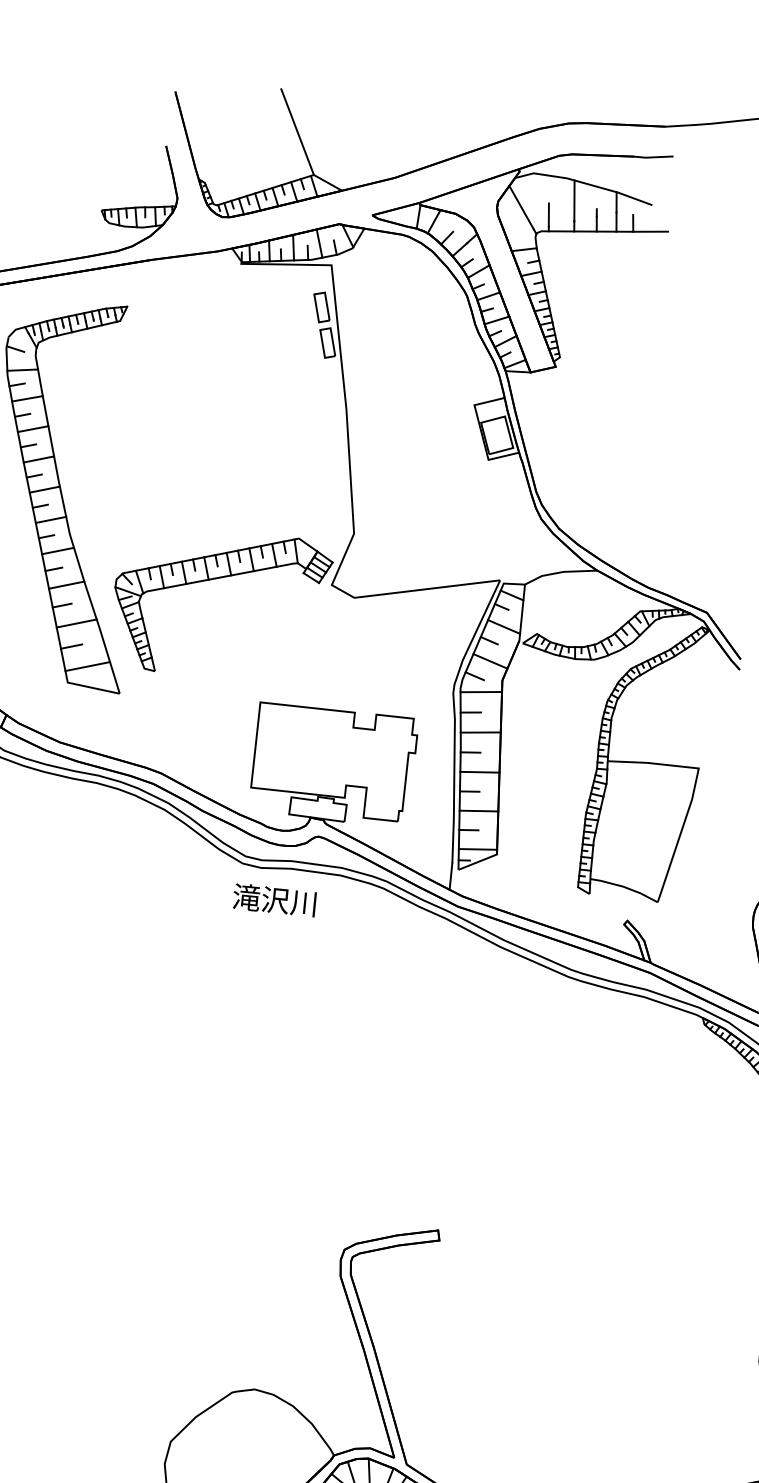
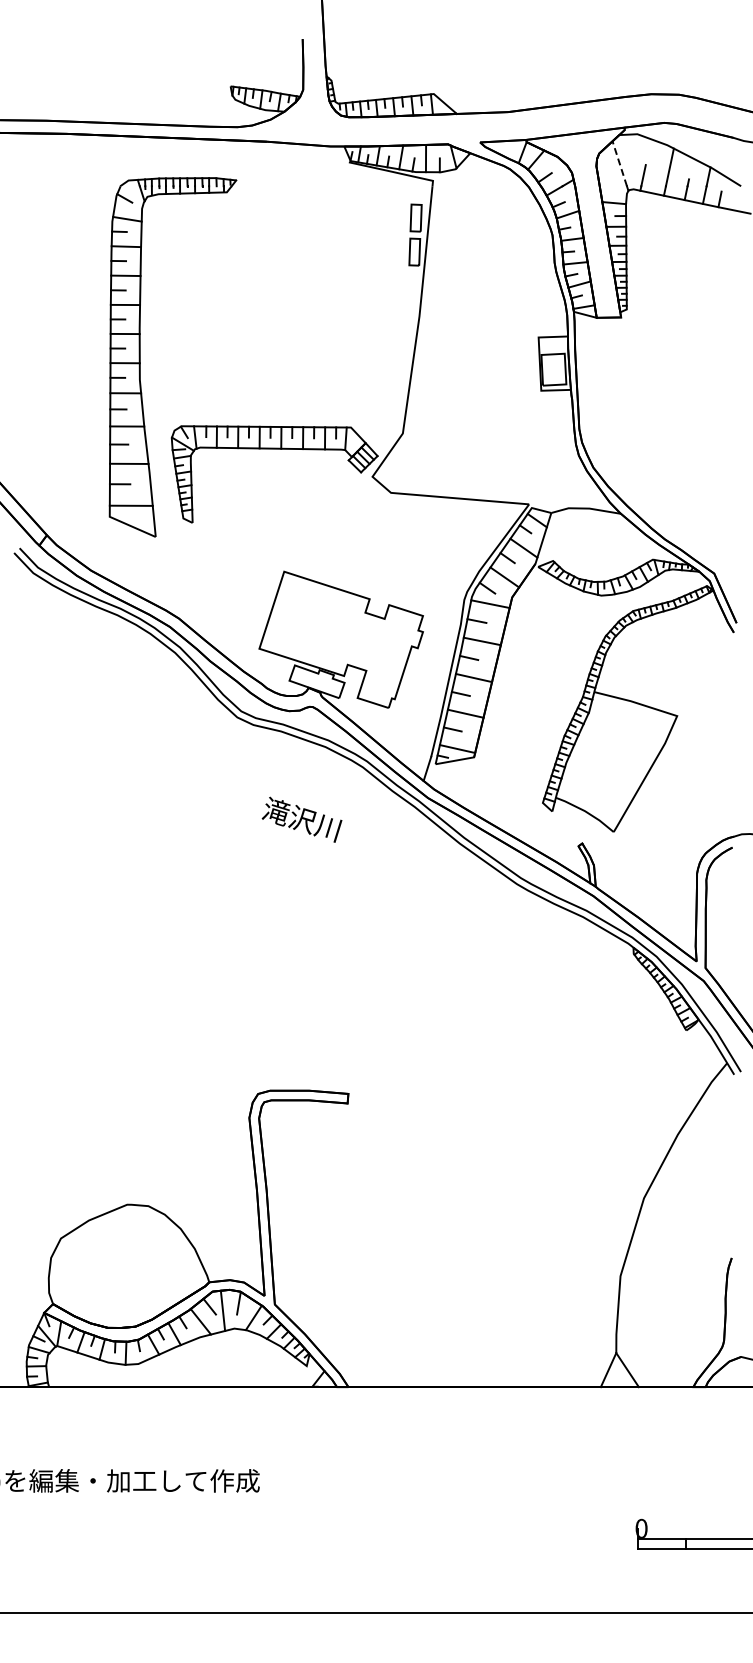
line: (297, 132) -> (426, 51), removed
line: (521, 207) -> (619, 163), solid -> dashed
text: (274, 900) -> (301, 819), moved

